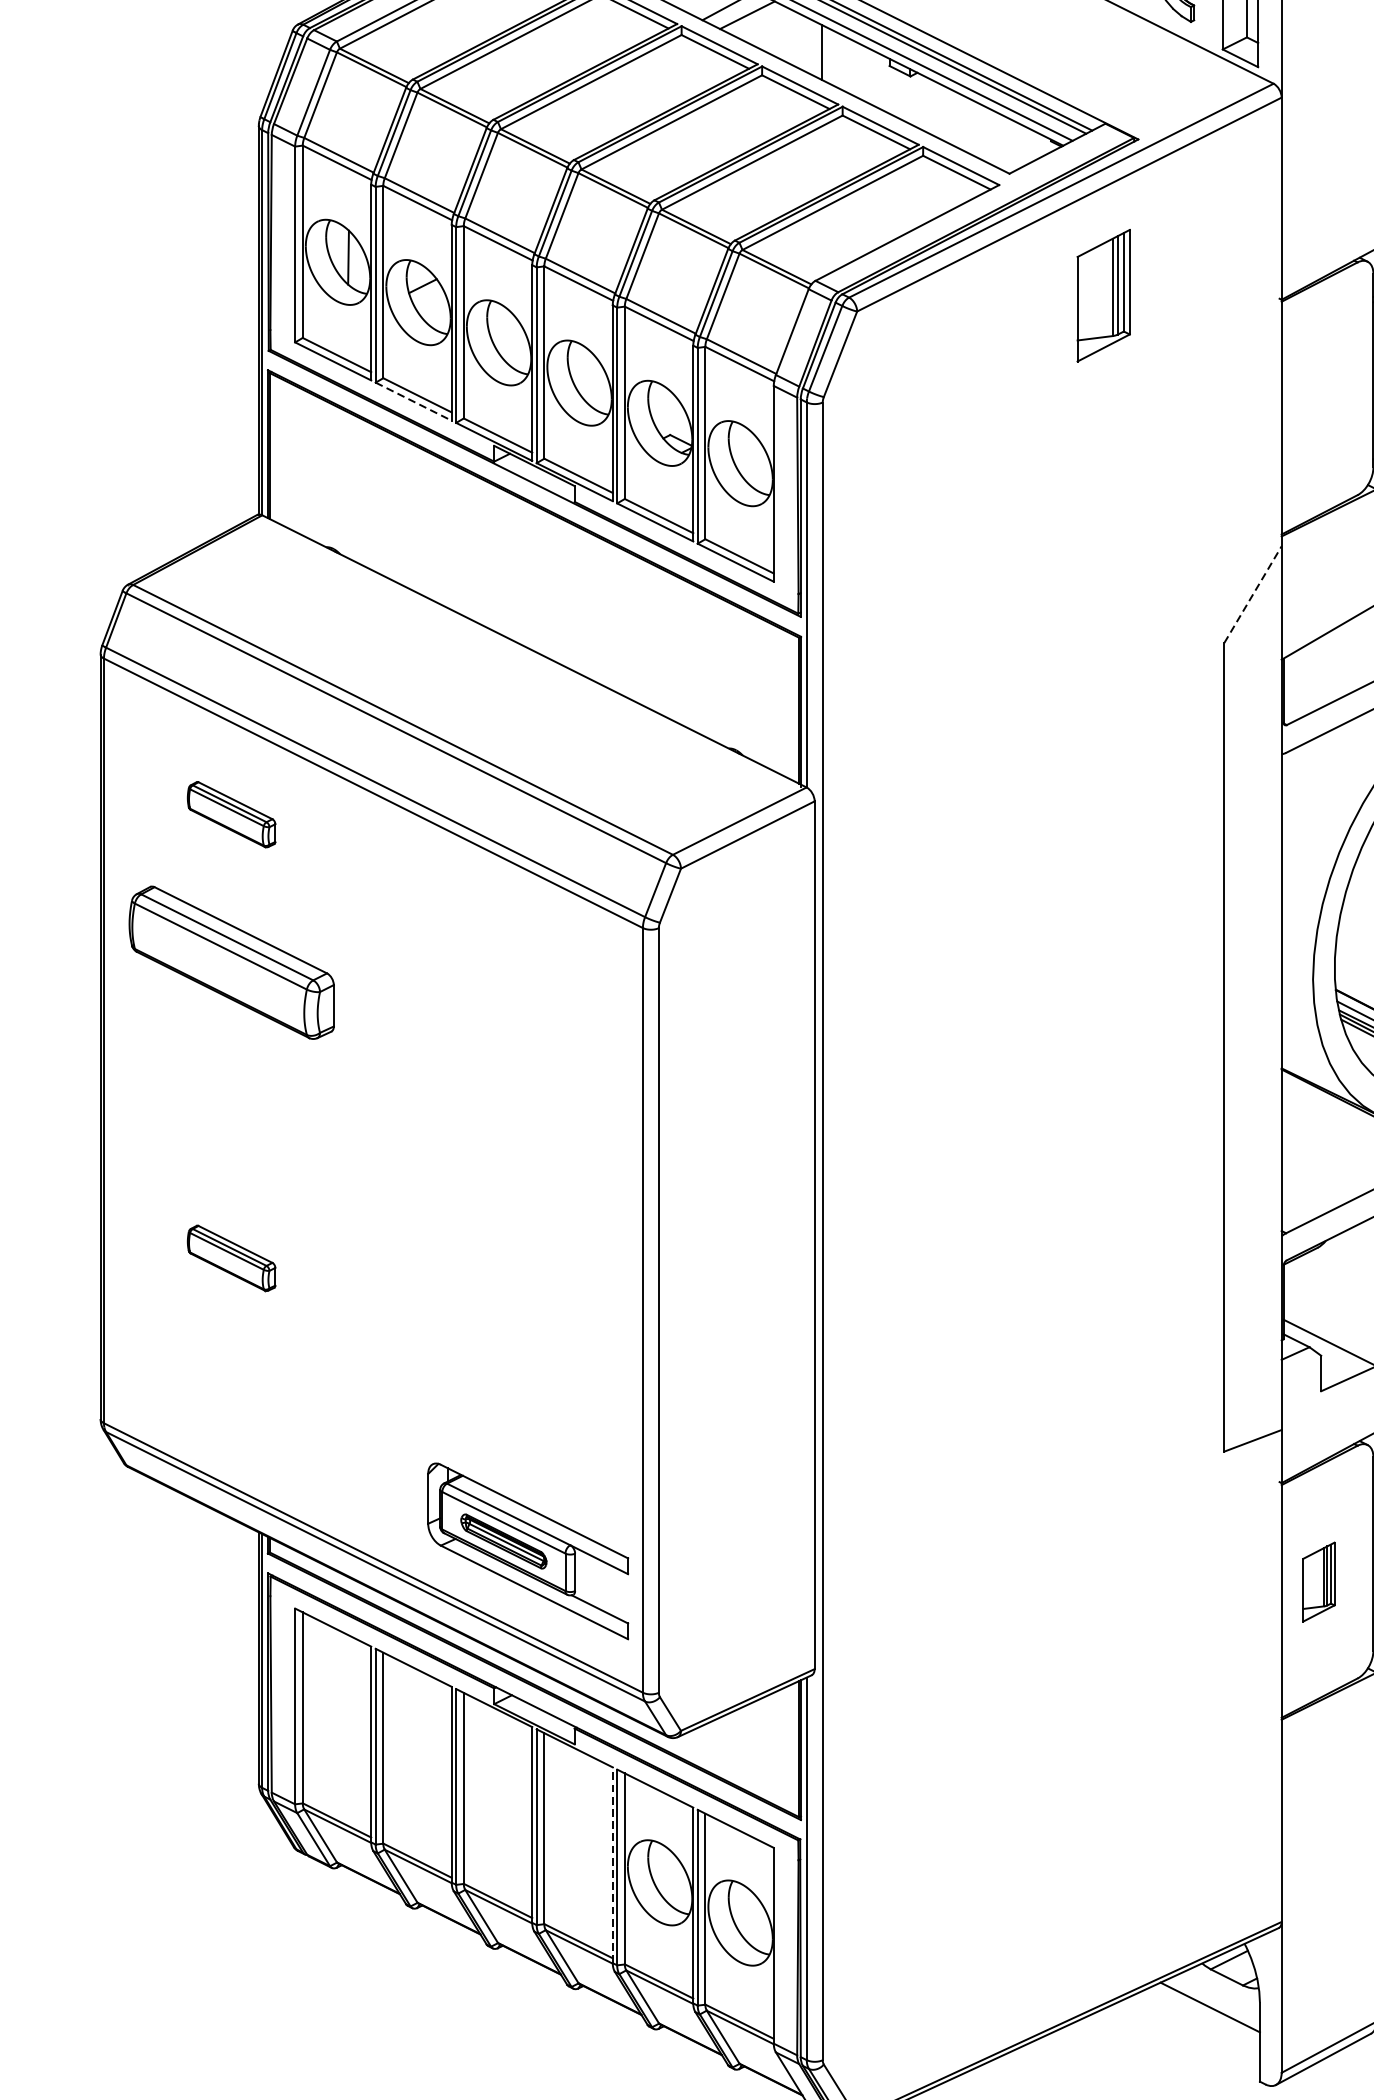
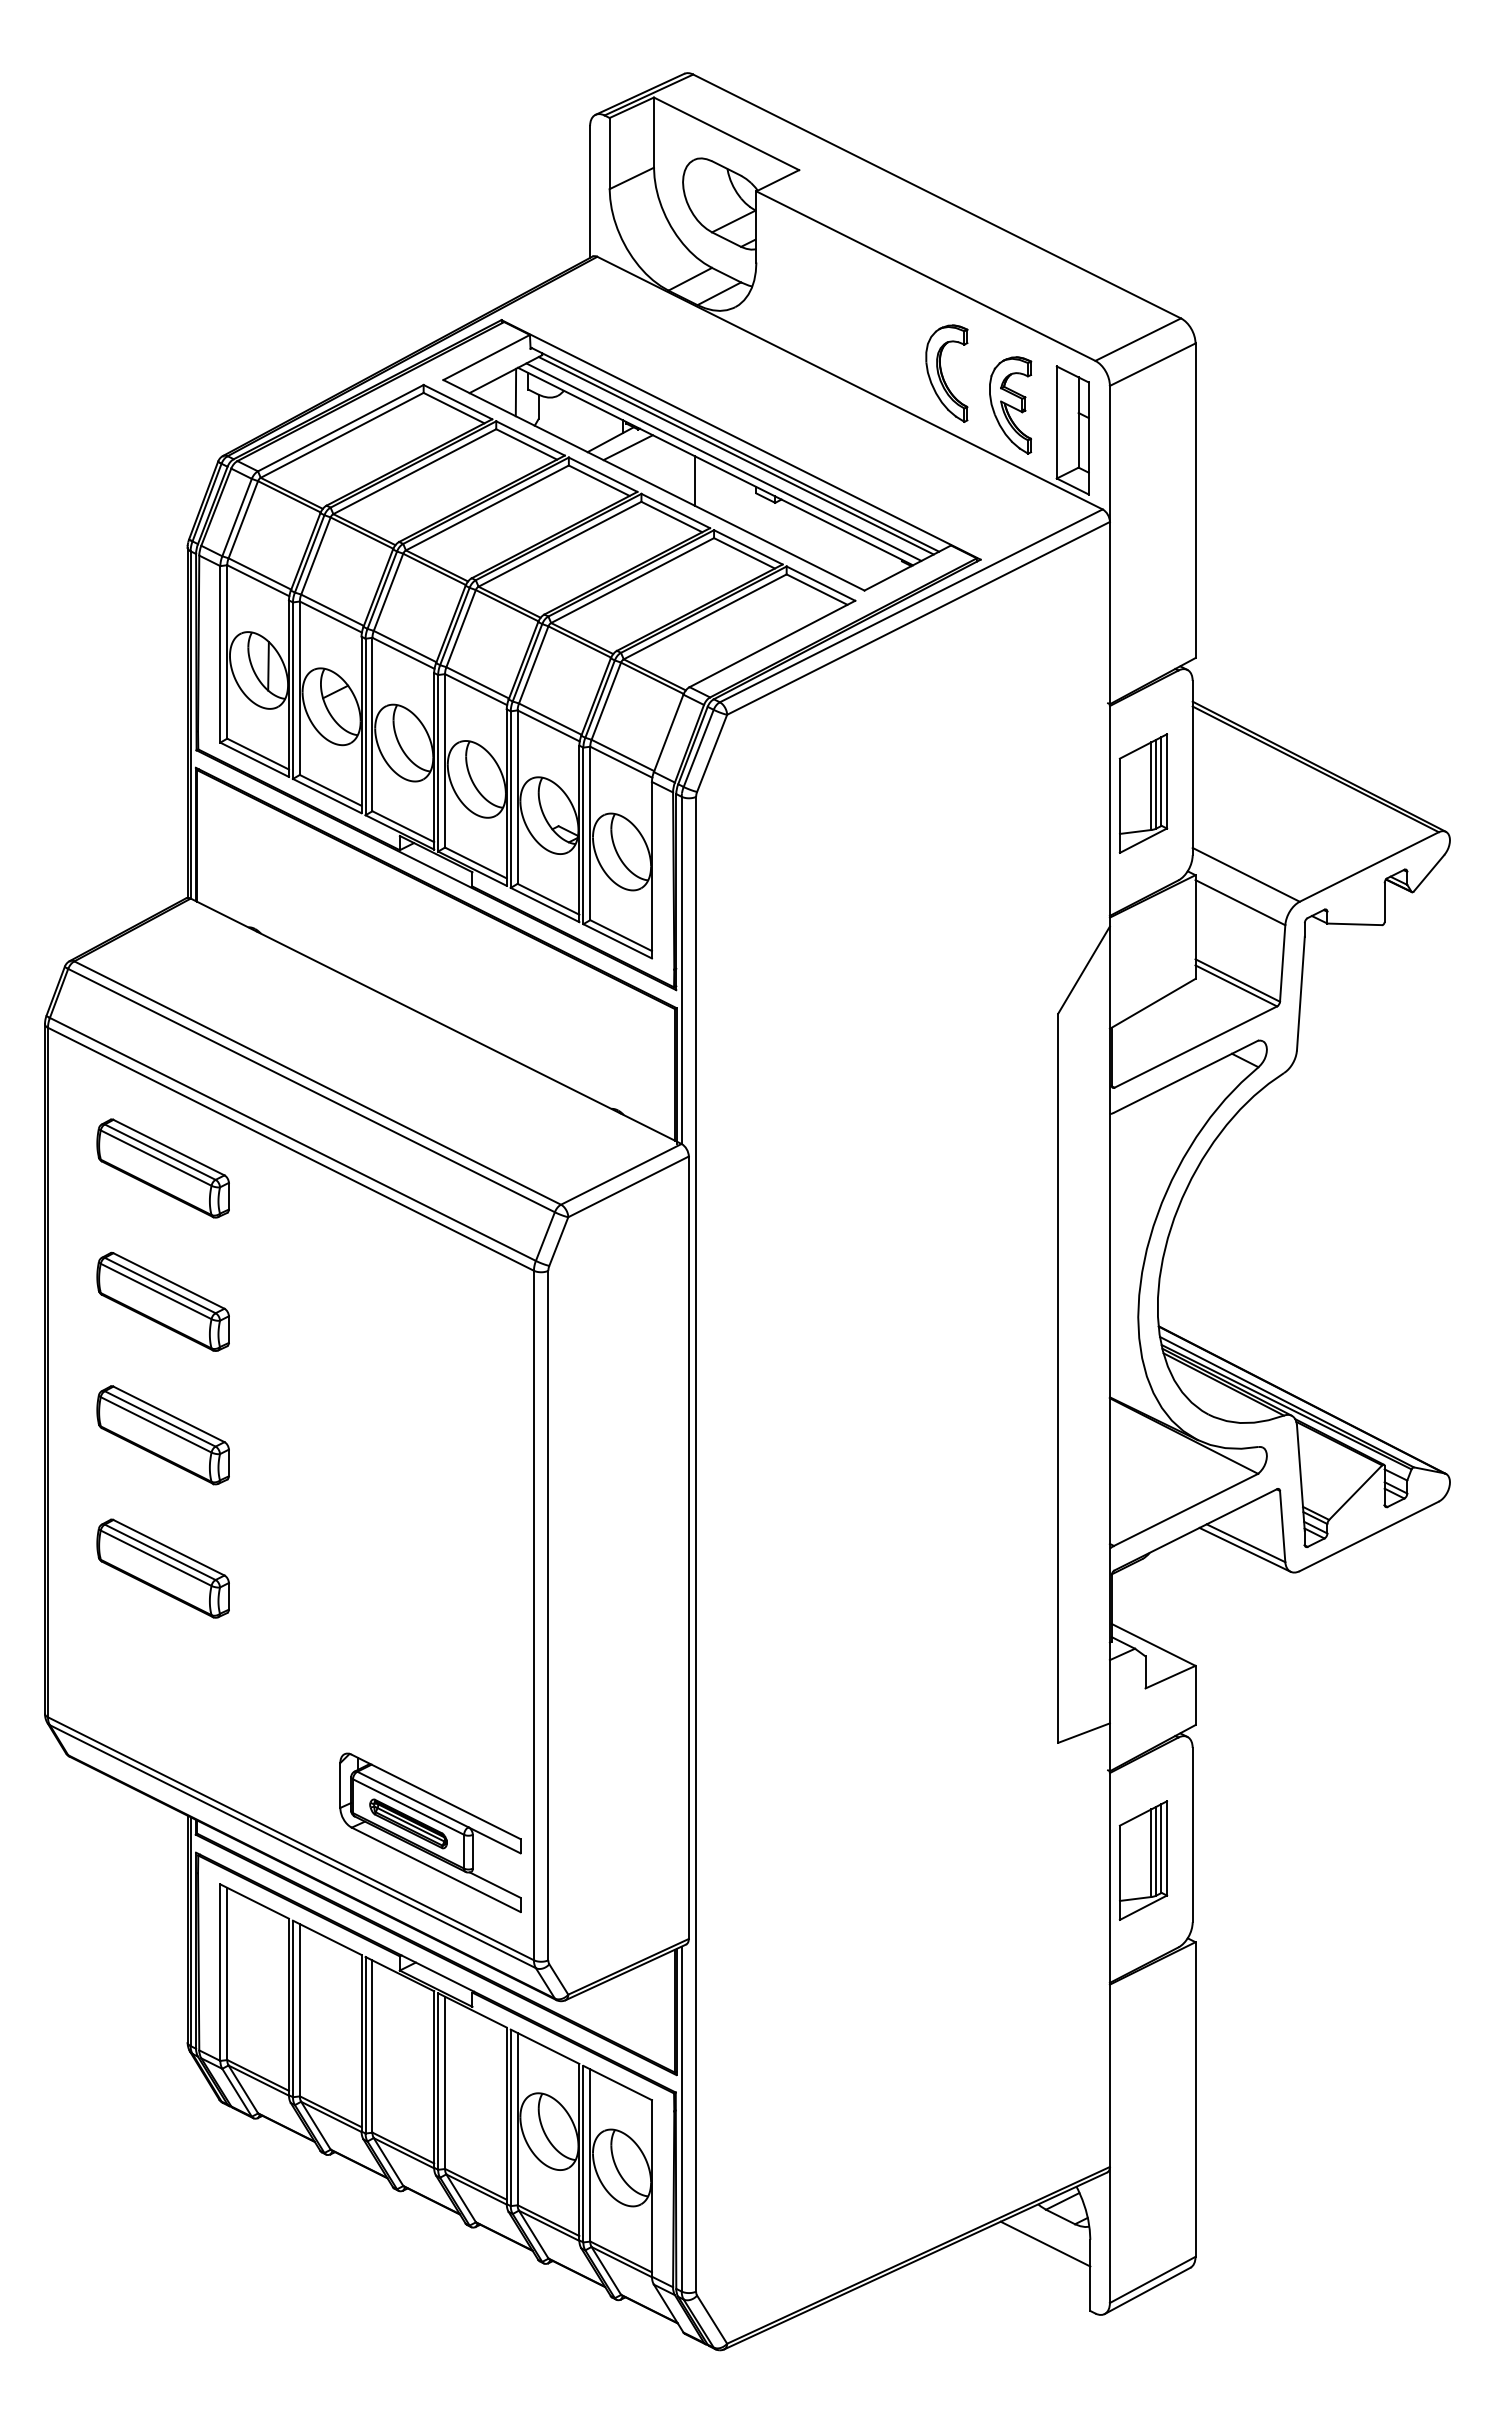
part: (1103, 295) -> (1143, 793), moved
line: (413, 402) -> (327, 796), dashed -> solid
line: (1253, 595) -> (1084, 970), dashed -> solid
part: (230, 814) -> (162, 1168), size x1.67
part: (230, 962) -> (162, 1301), size x0.71
part: (230, 1110) -> (162, 1435), added
part: (230, 1258) -> (162, 1568), size x1.67
part: (1318, 1582) -> (1143, 1860), size x1.67
line: (612, 1864) -> (506, 2115), dashed -> solid

